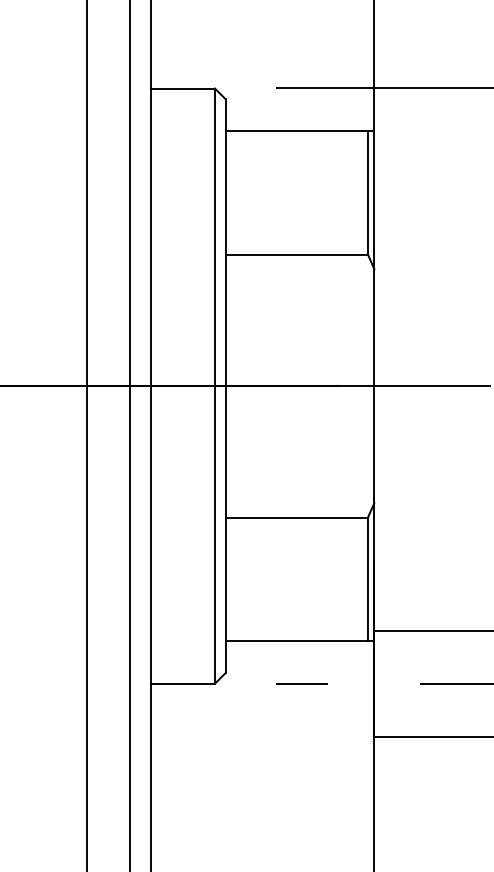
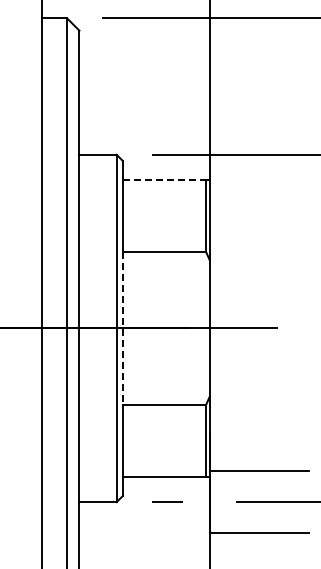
line: (296, 130) -> (164, 179), solid -> dashed
line: (224, 386) -> (122, 328), solid -> dashed

